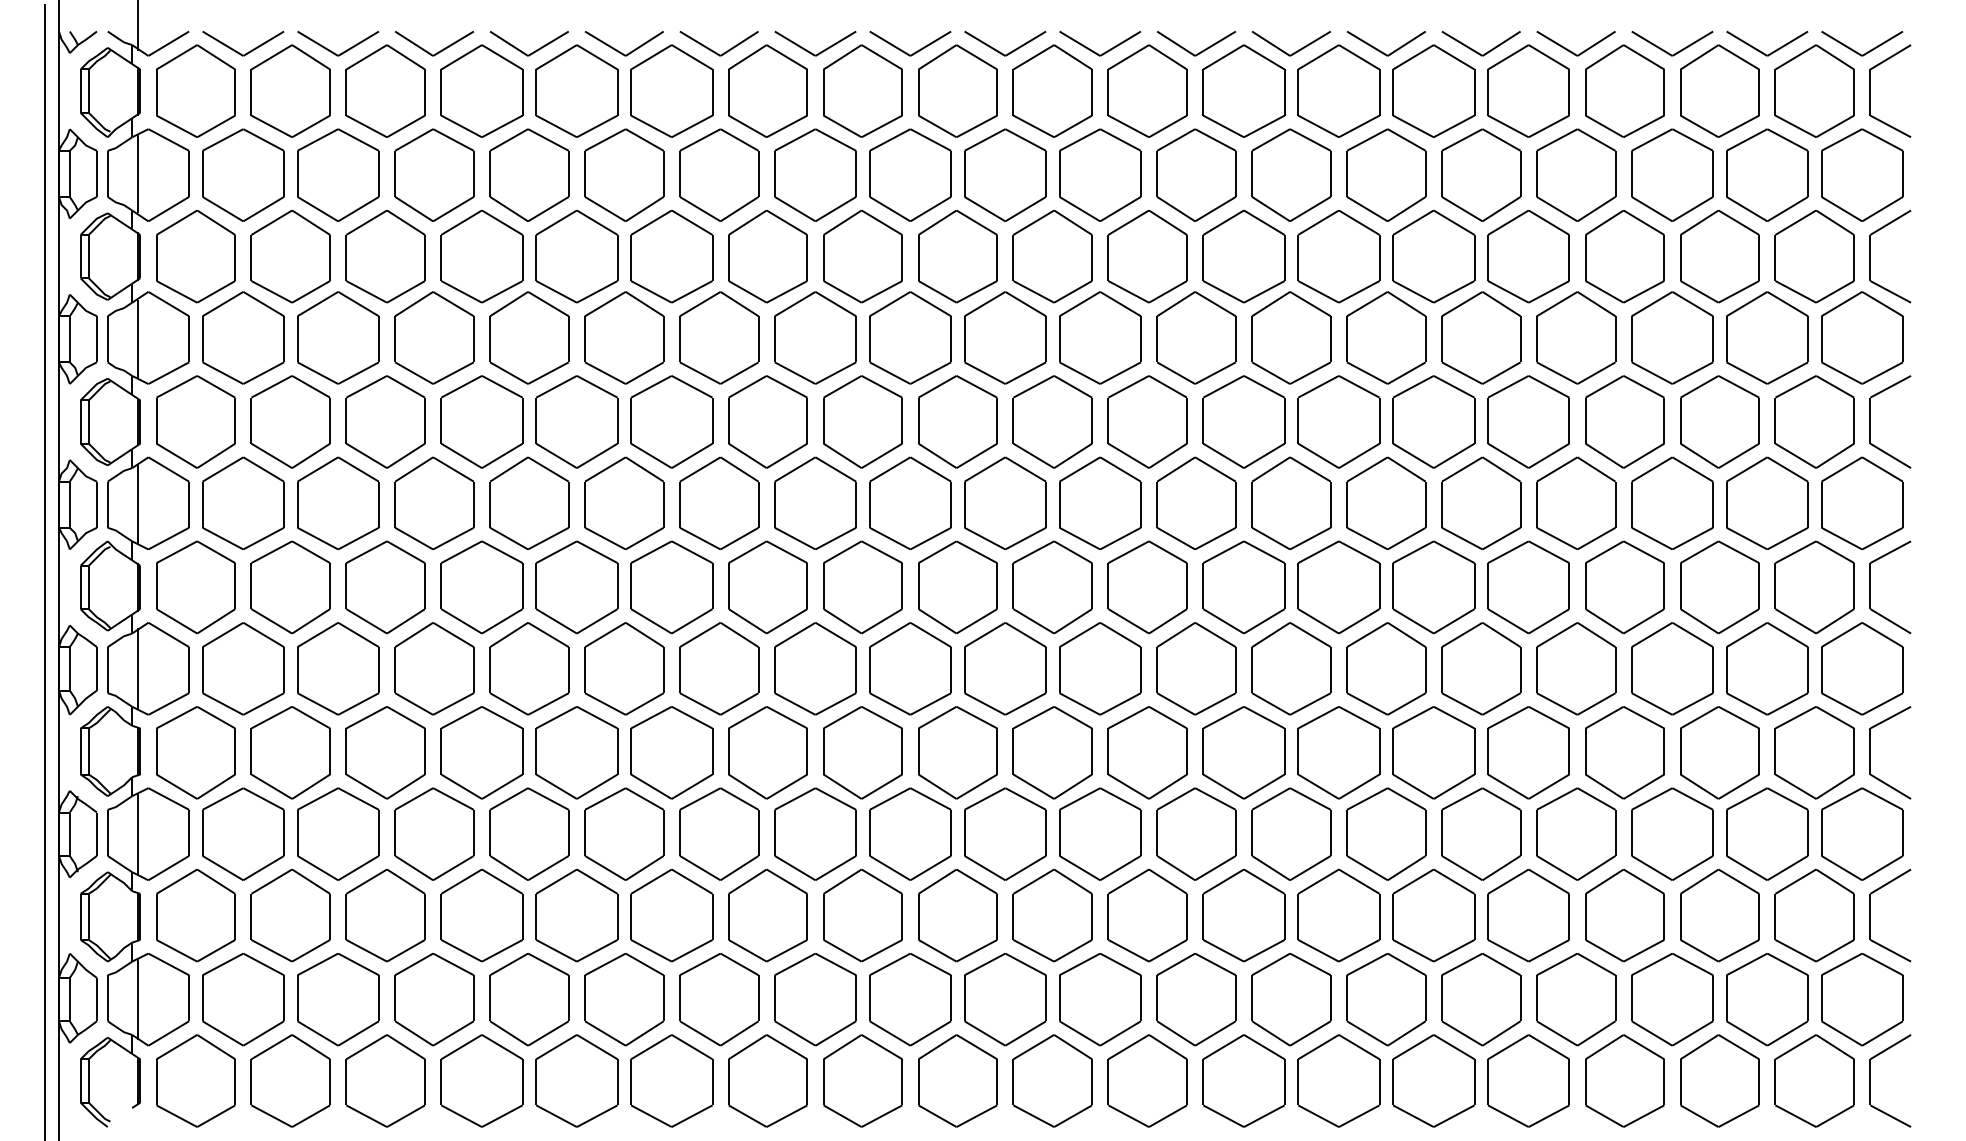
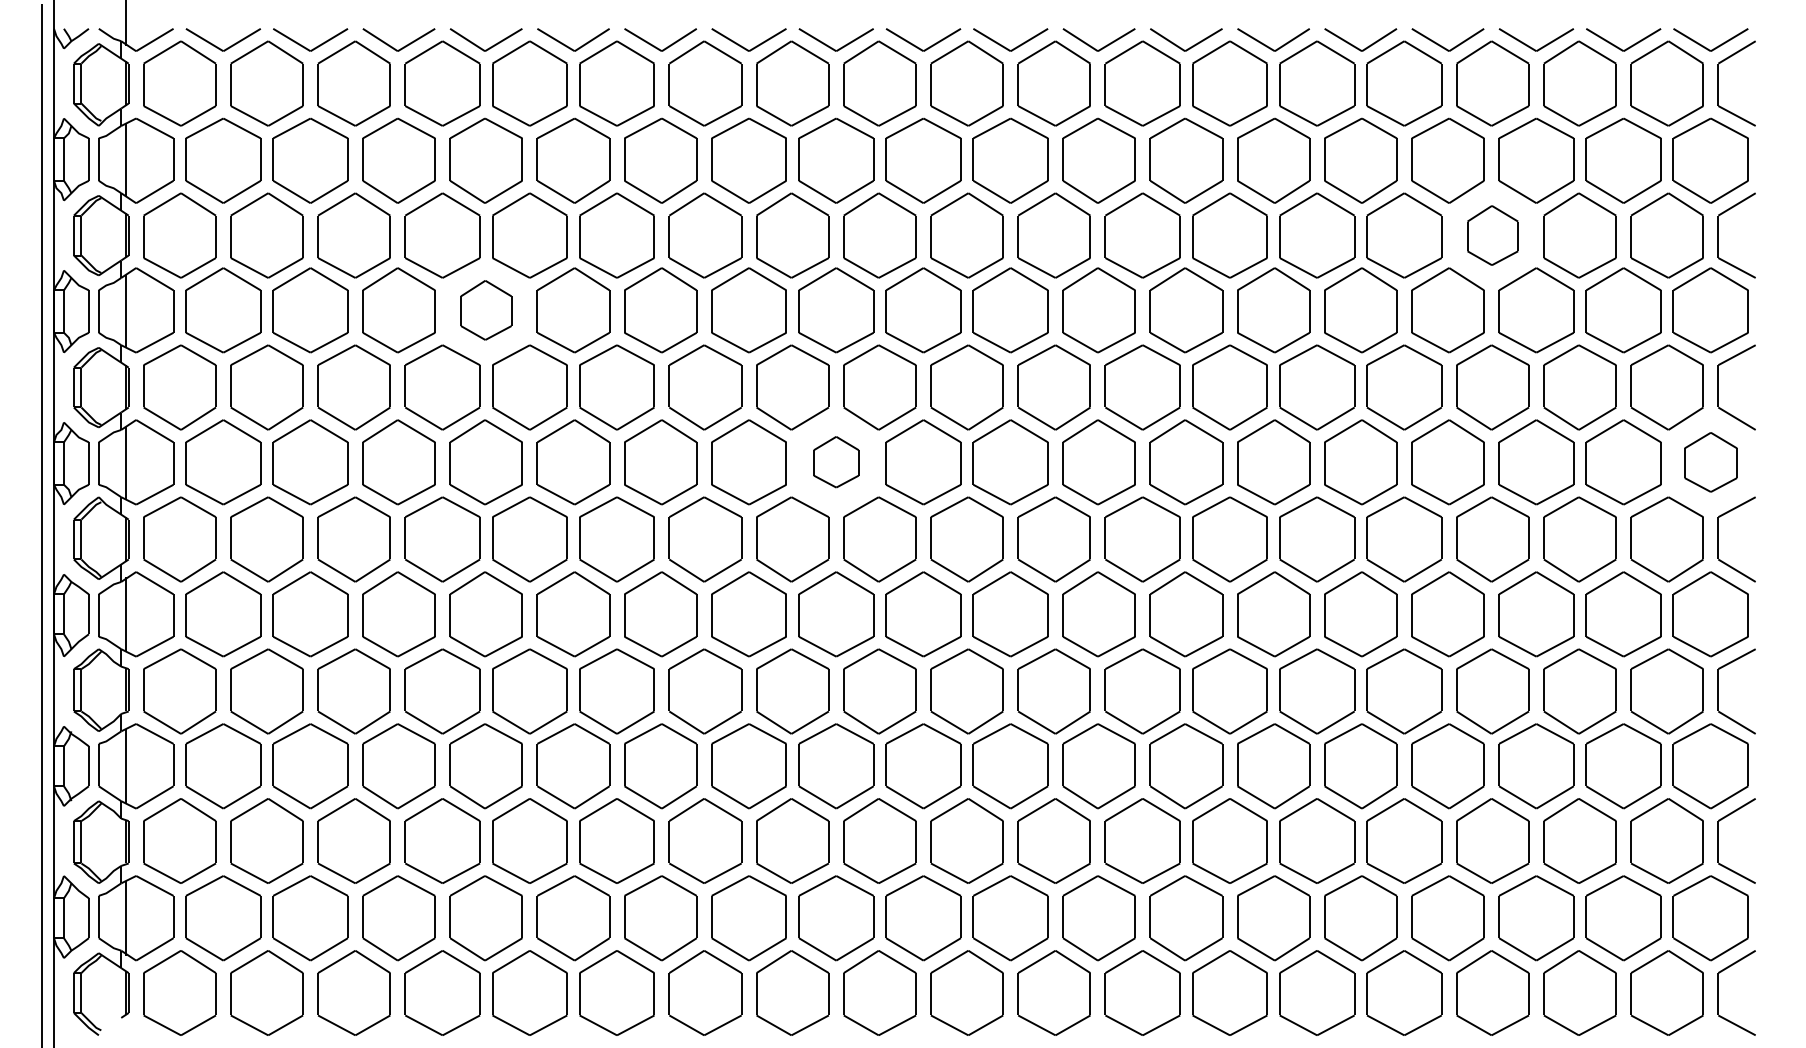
part: (1624, 256) -> (1492, 235), size x0.7
part: (529, 337) -> (486, 309), size x0.7
part: (910, 502) -> (836, 461), size x0.6
part: (1862, 503) -> (1711, 462), size x0.7

